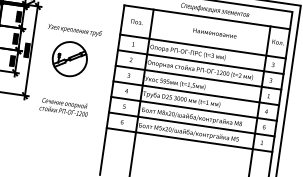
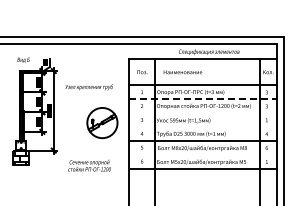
text: (214, 33) -> (182, 72), moved
part: (69, 59) -> (102, 123), moved
line: (201, 62) -> (203, 99), solid -> dashed
line: (197, 78) -> (202, 113), removed
line: (195, 92) -> (202, 126), removed
text: (64, 106) -> (89, 165), moved
line: (191, 124) -> (202, 154), removed

